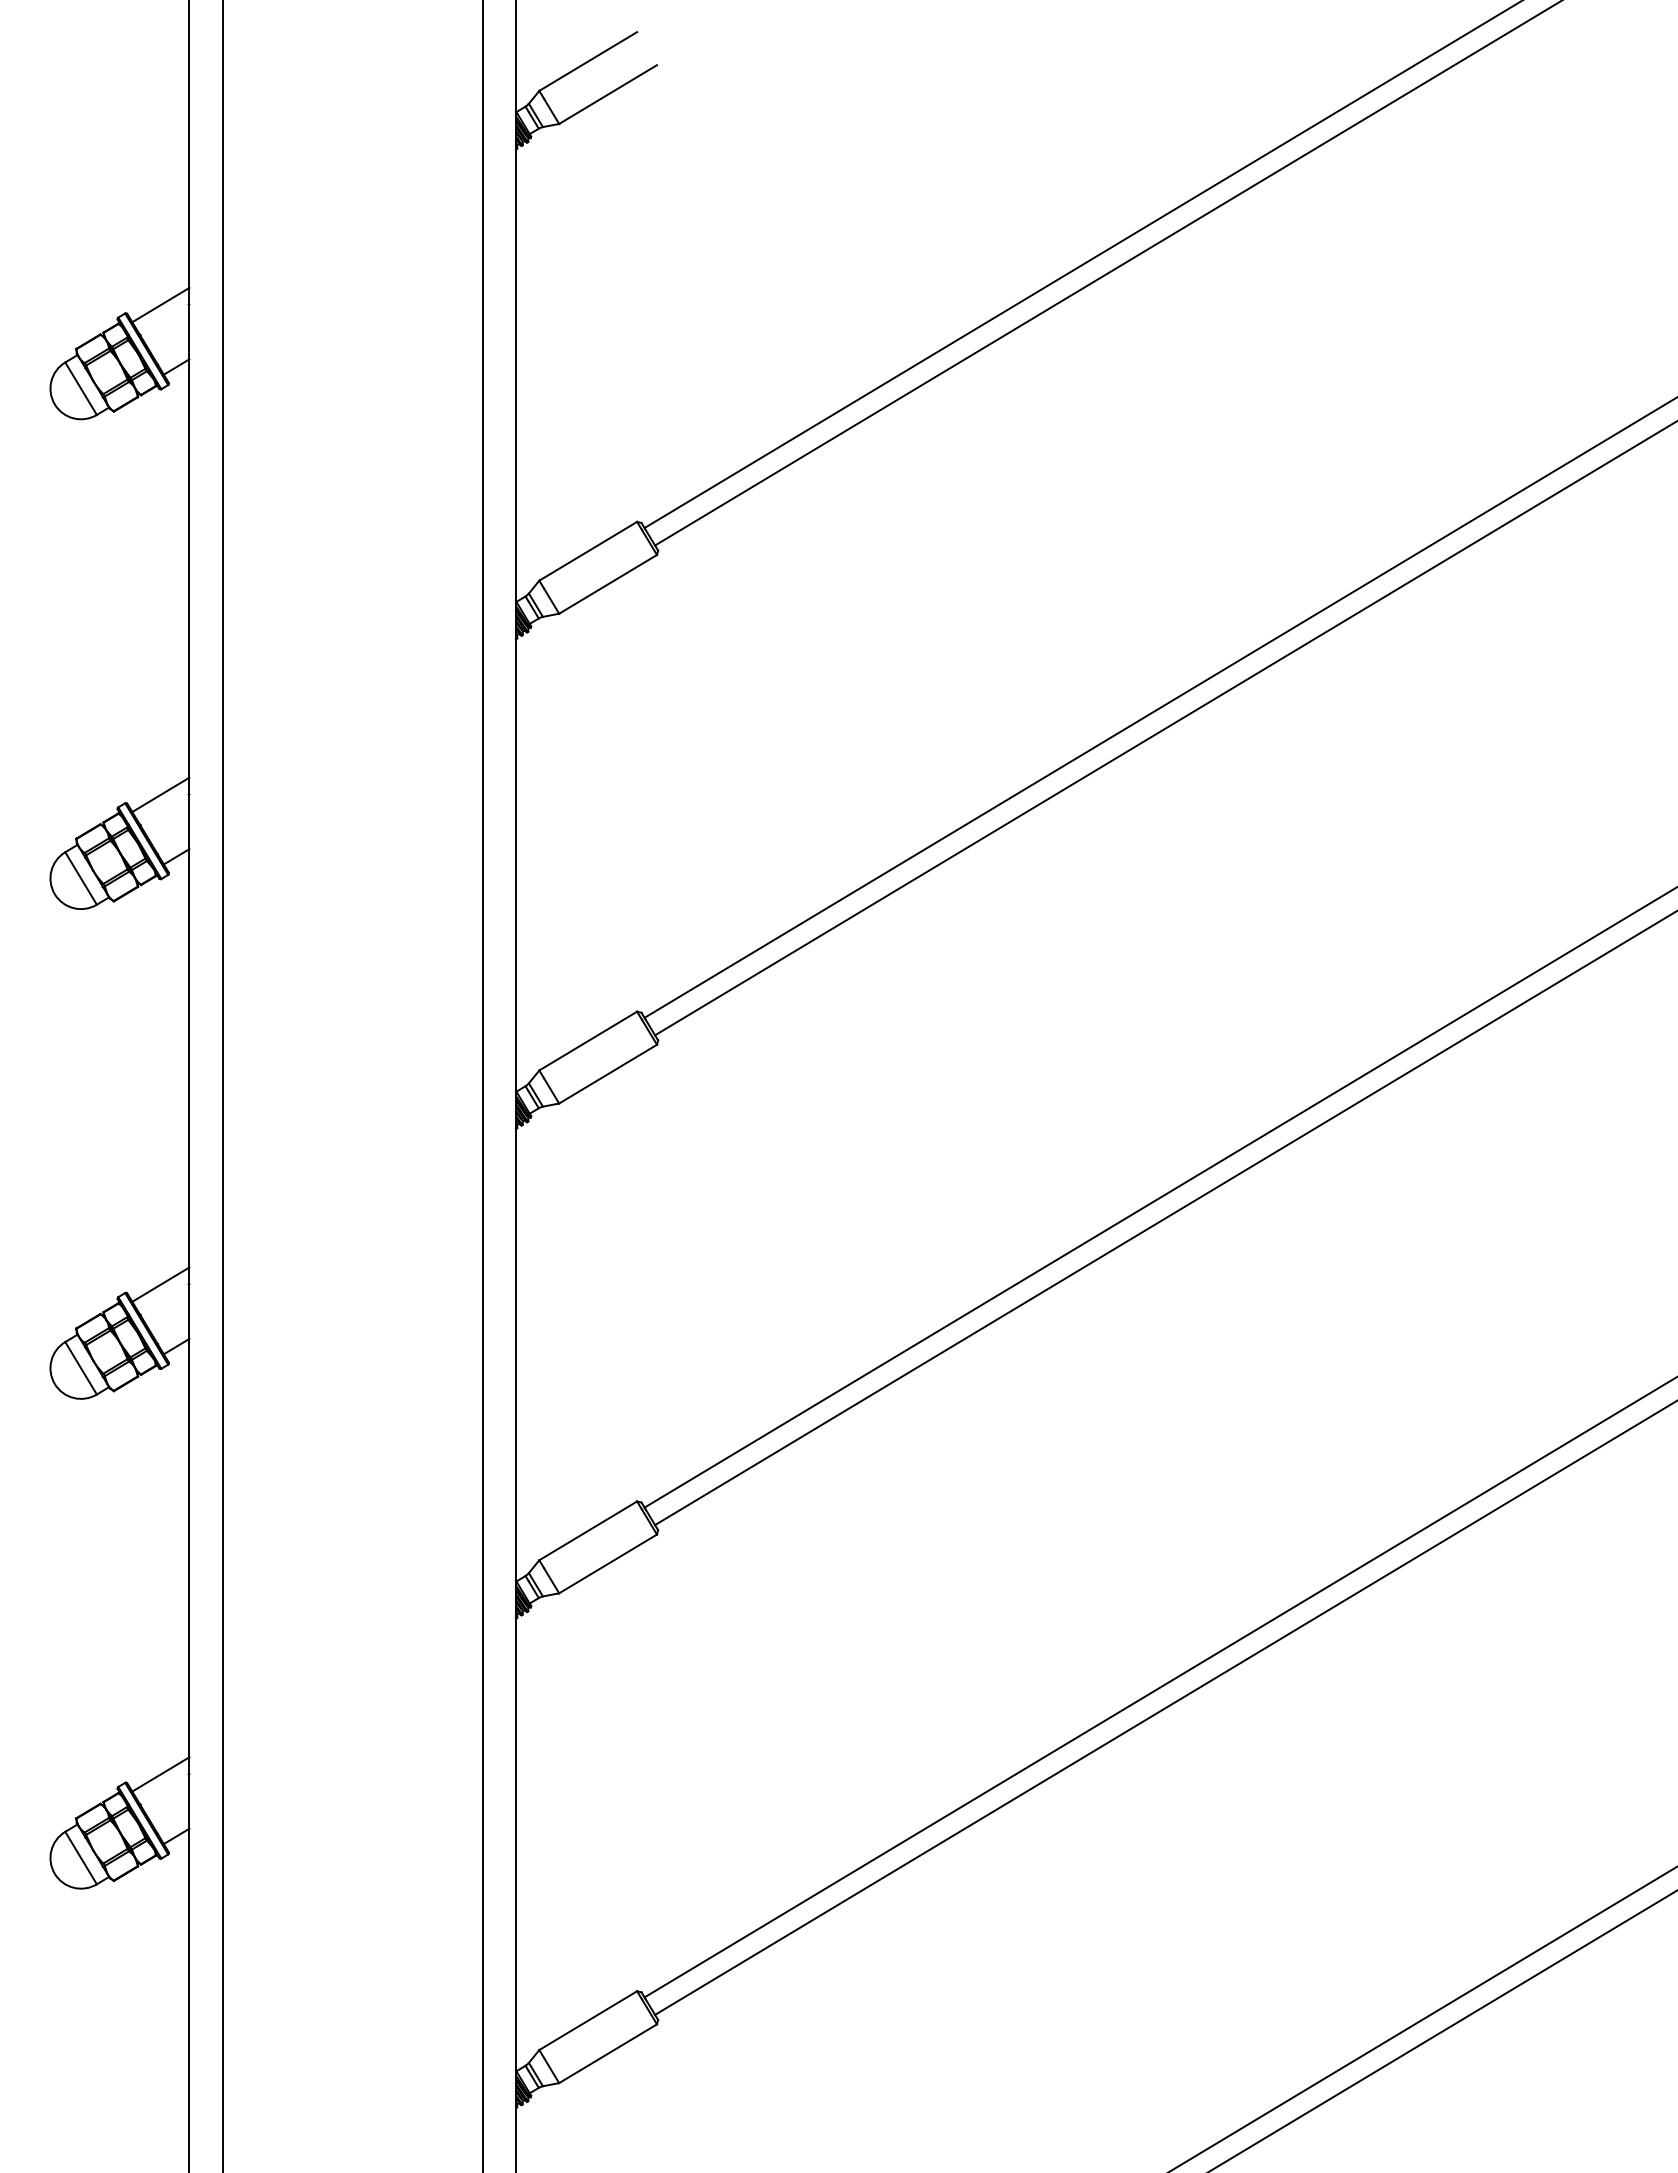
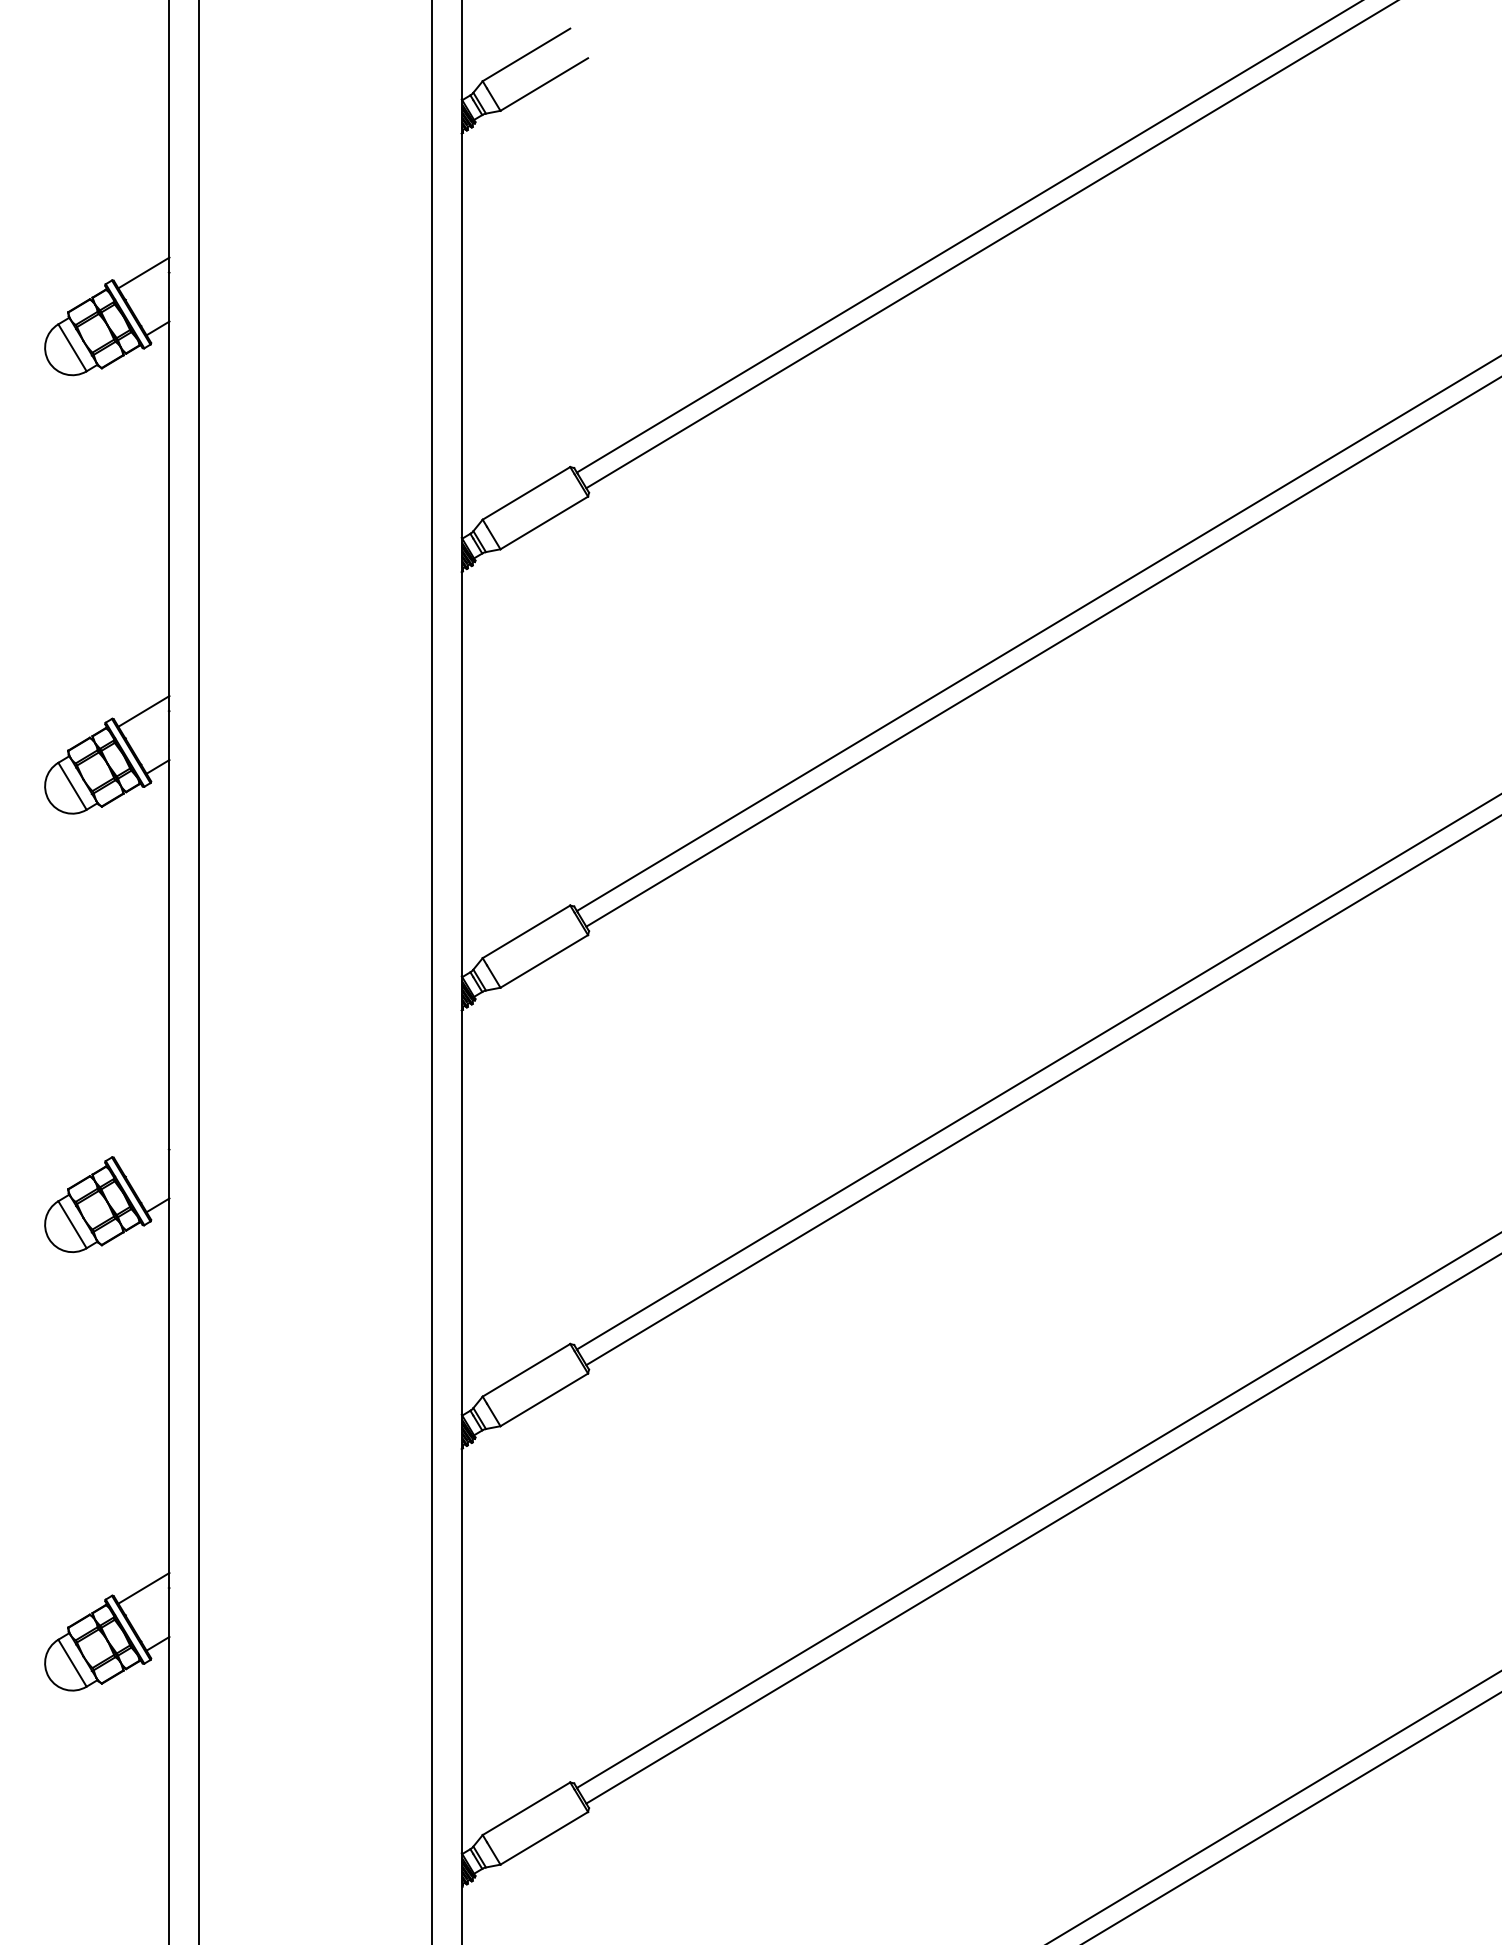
line: (160, 1284) -> (143, 1149), removed

